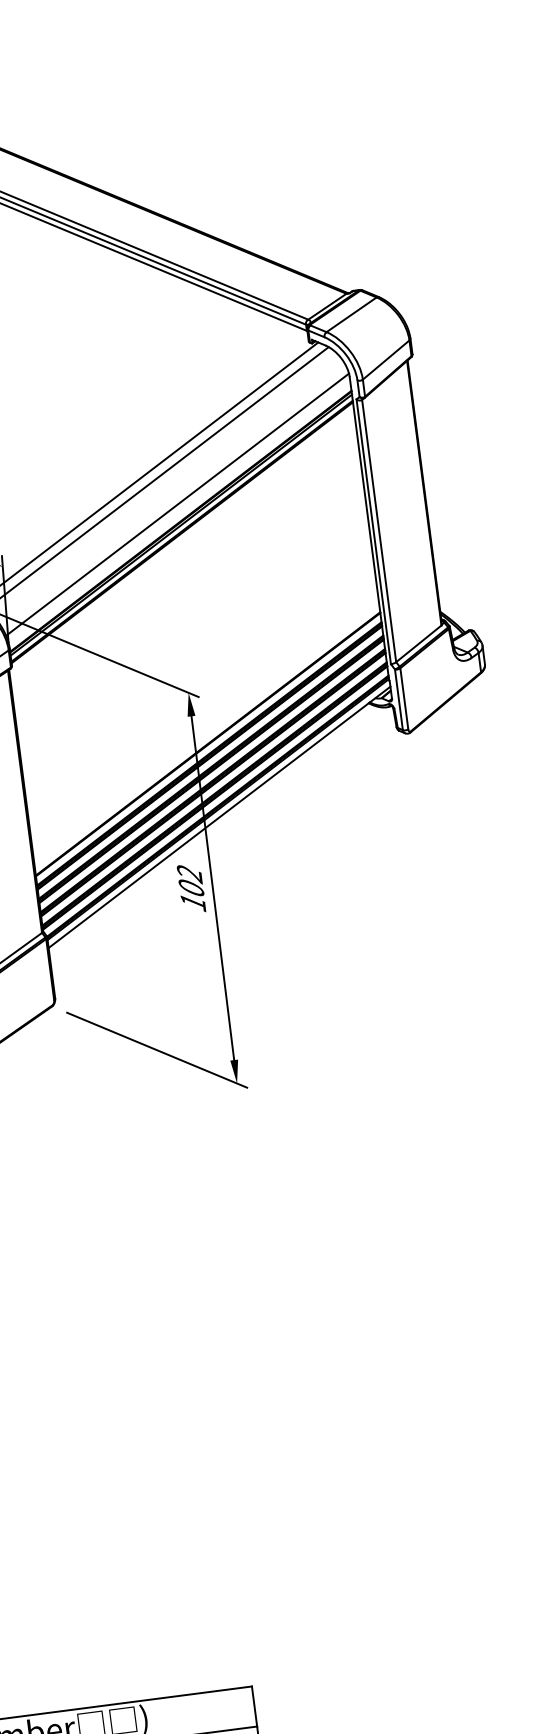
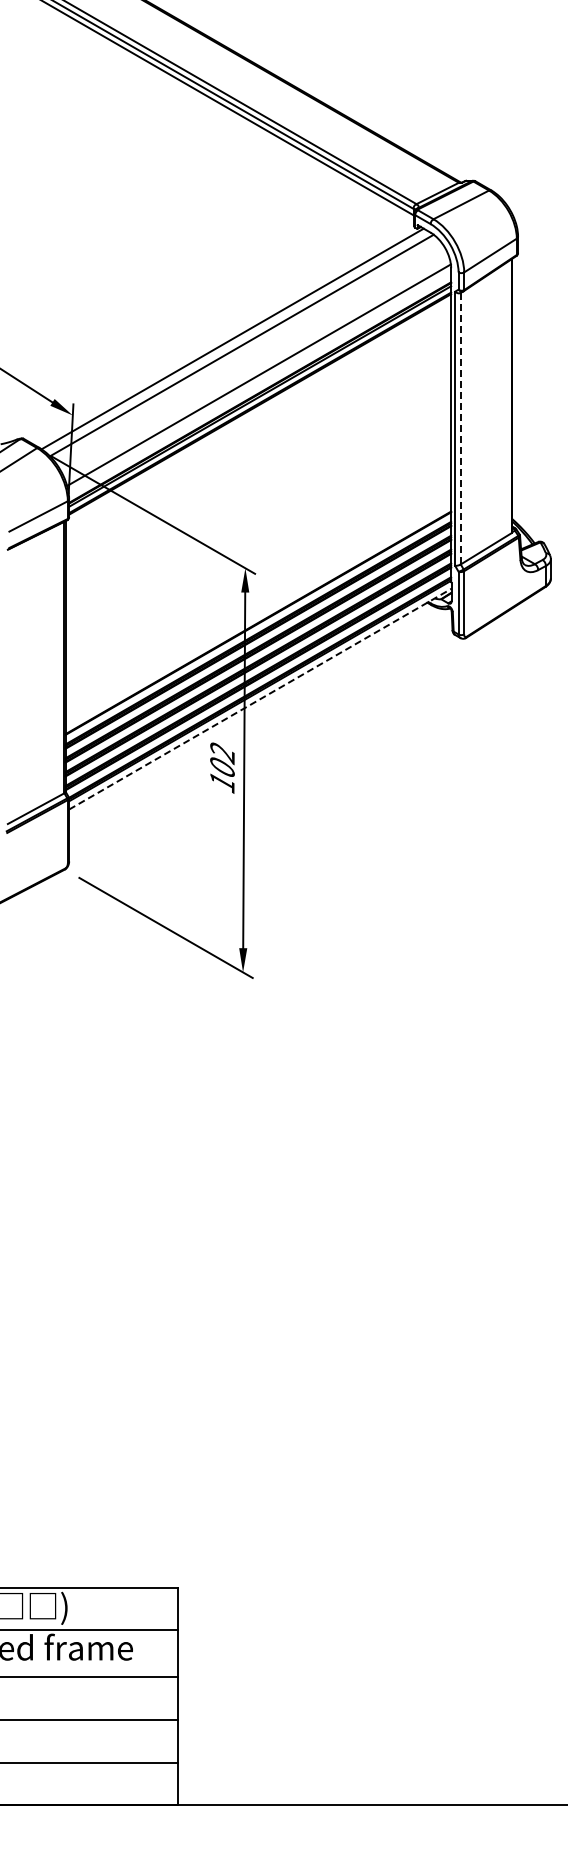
line: (378, 530) -> (460, 428), solid -> dashed
line: (219, 817) -> (260, 699), solid -> dashed

